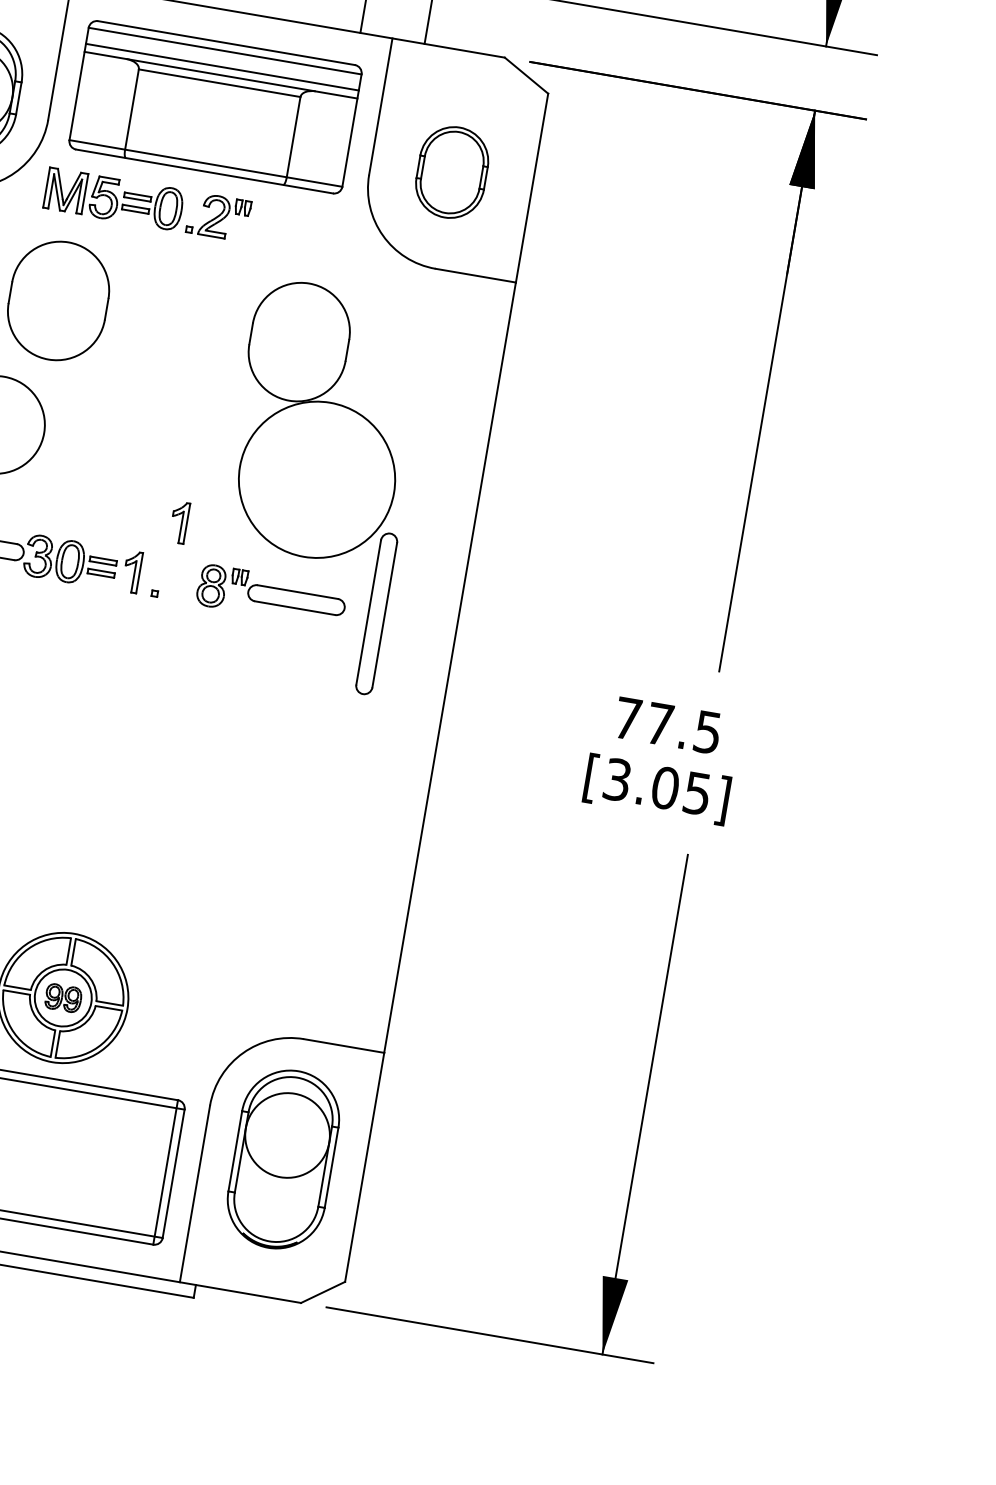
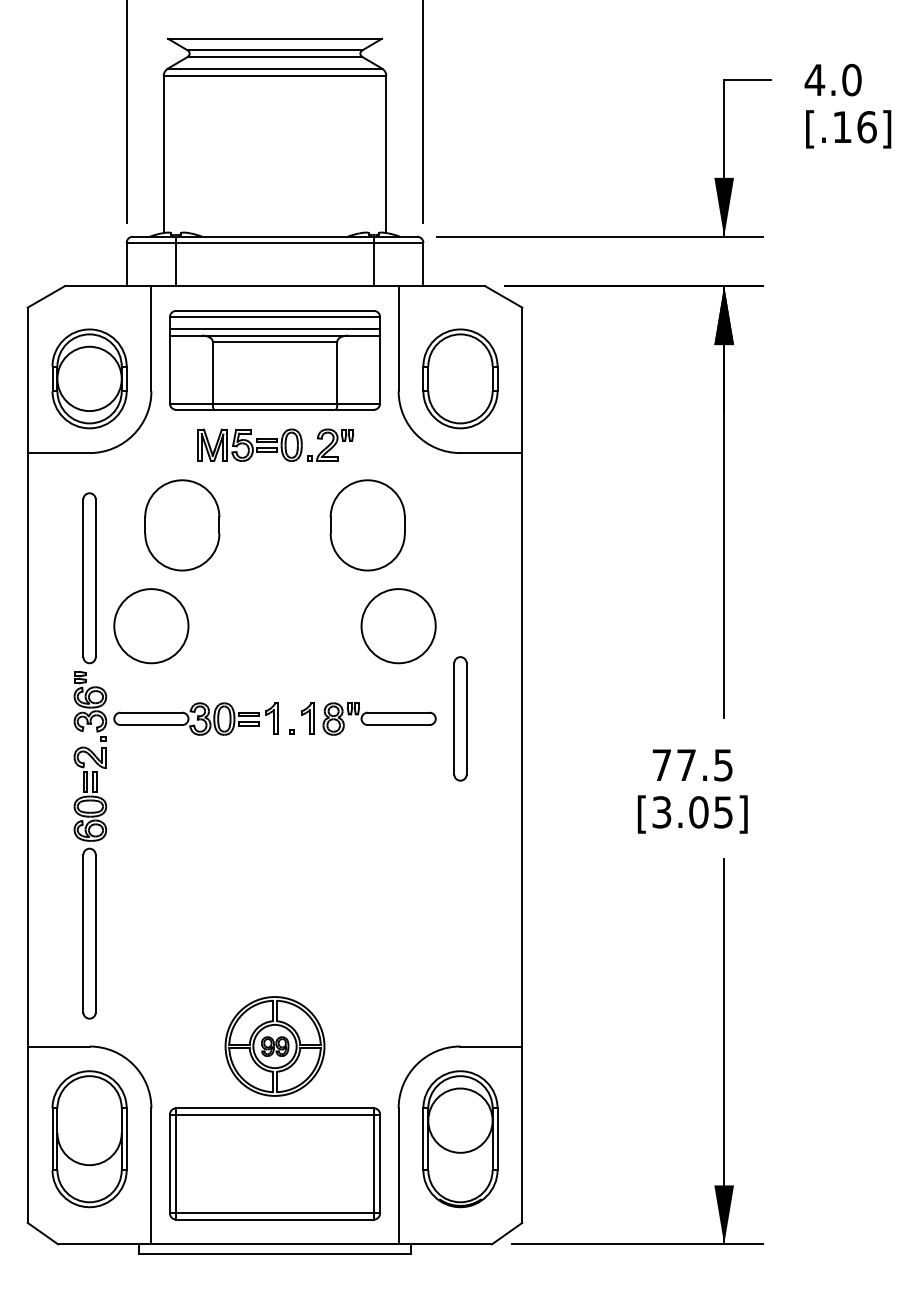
part: (452, 171) -> (460, 378), size x1.43
part: (147, 204) -> (275, 444), moved
circle: (316, 480) -> (398, 626), size x0.62
part: (178, 522) -> (307, 718), moved

